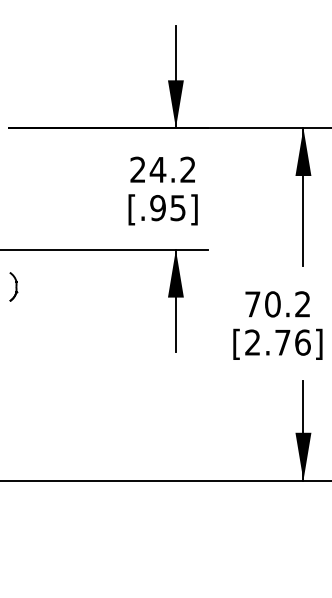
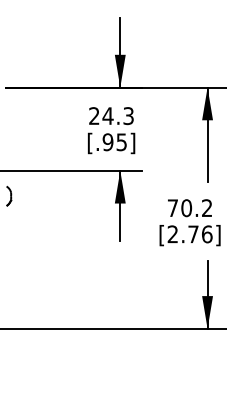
text: (187, 170) -> (128, 116), 24.2 -> 24.3

